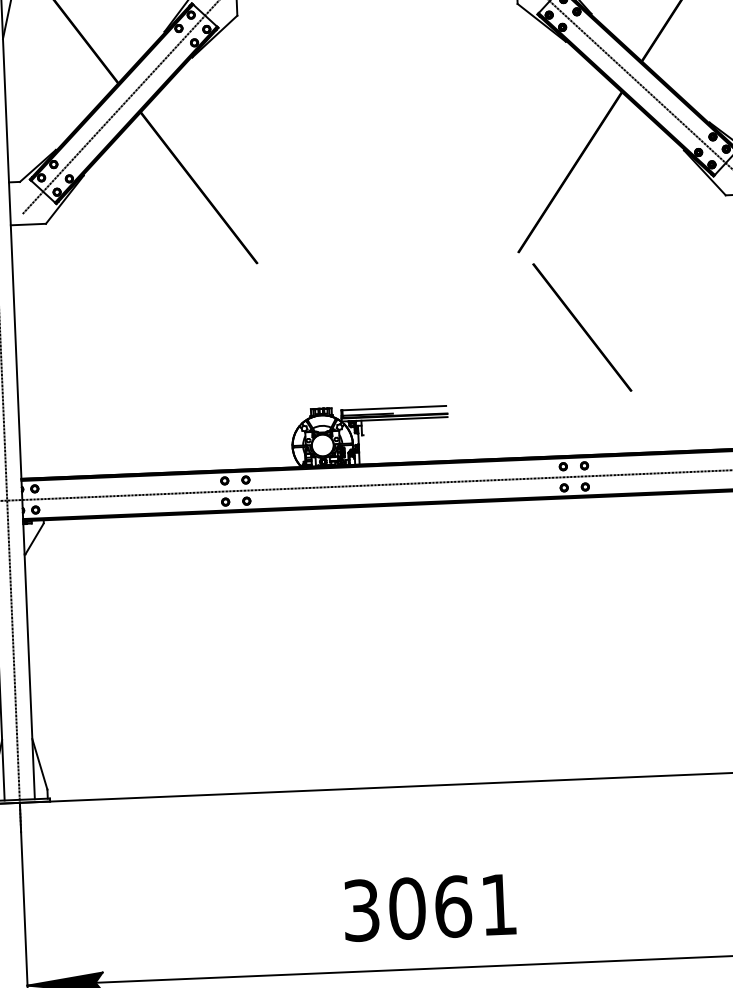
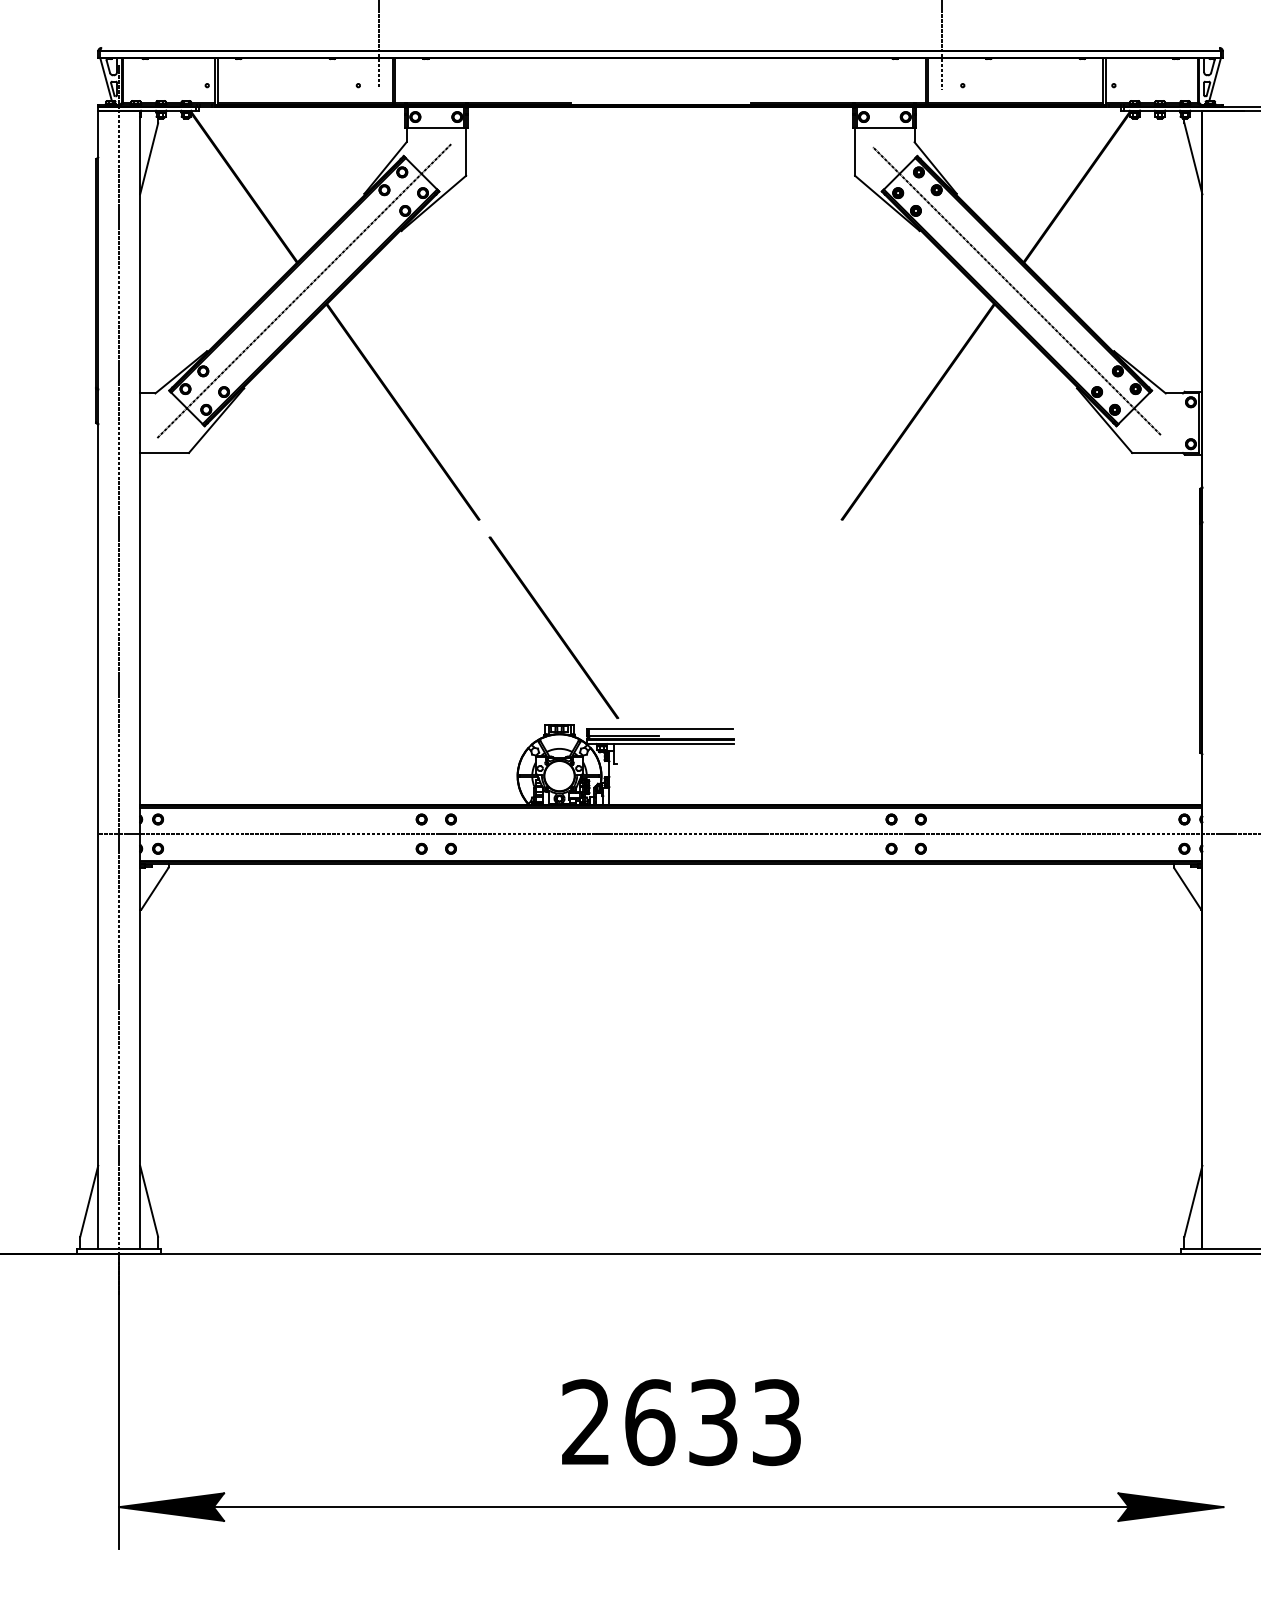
line: (582, 327) -> (553, 627), moved
text: (430, 907) -> (681, 1422), 3061 -> 2633

